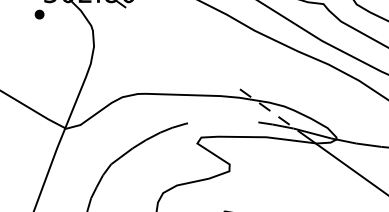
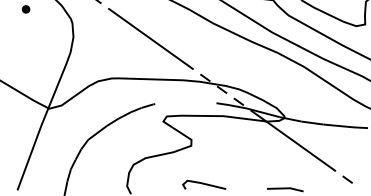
line: (182, 48) -> (150, 38), added

